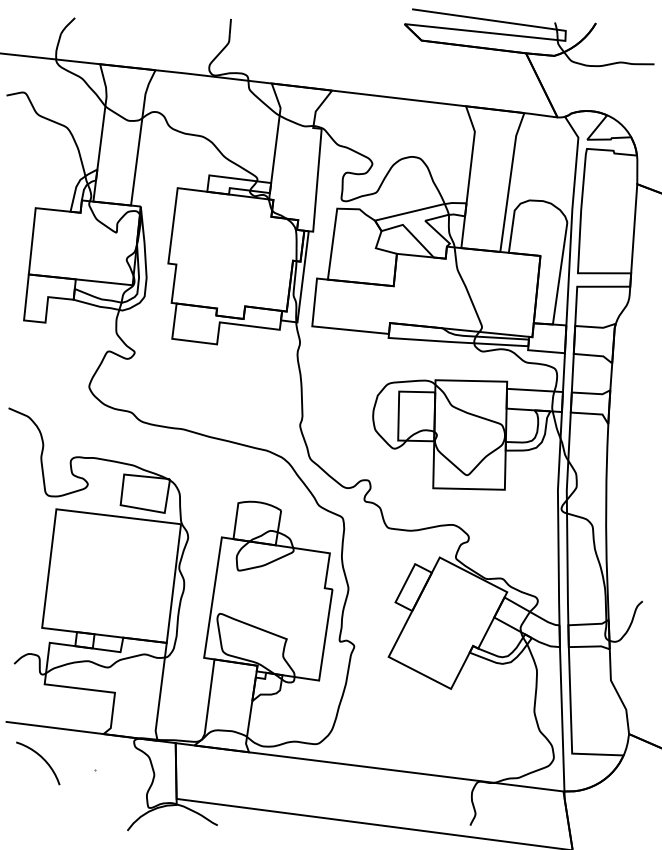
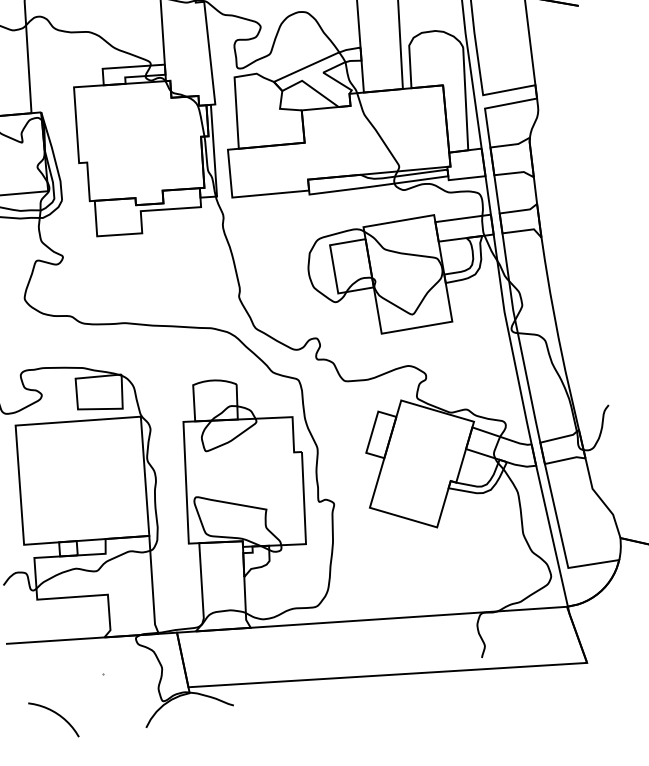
curve: (42, 759) -> (57, 715), moved

